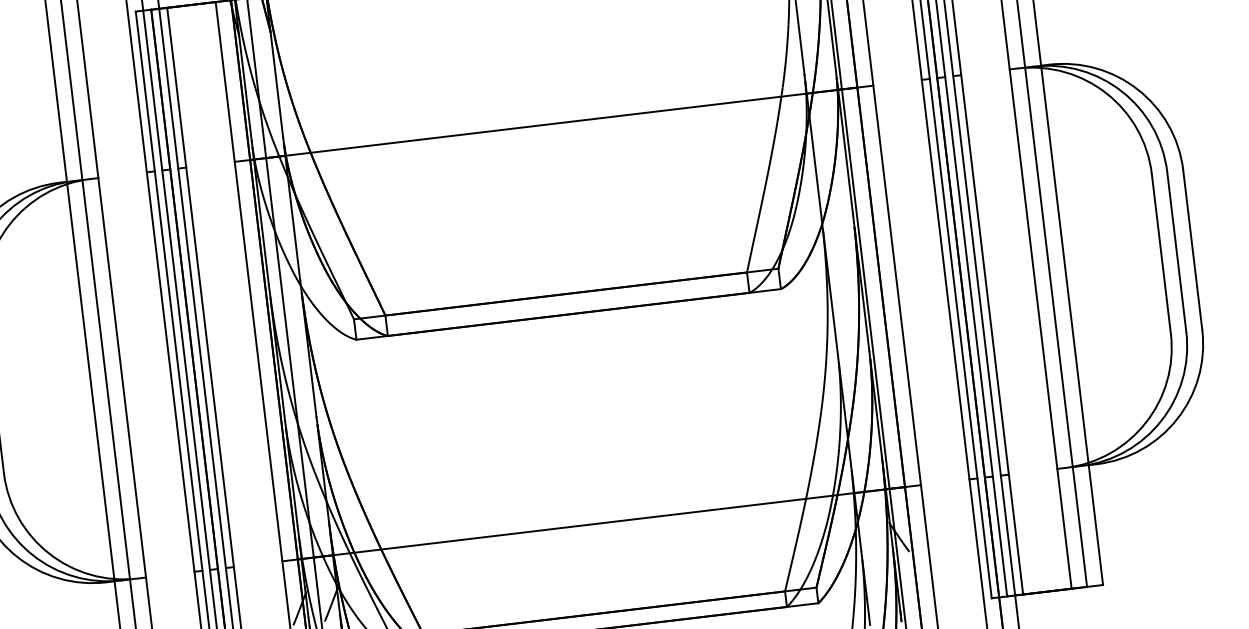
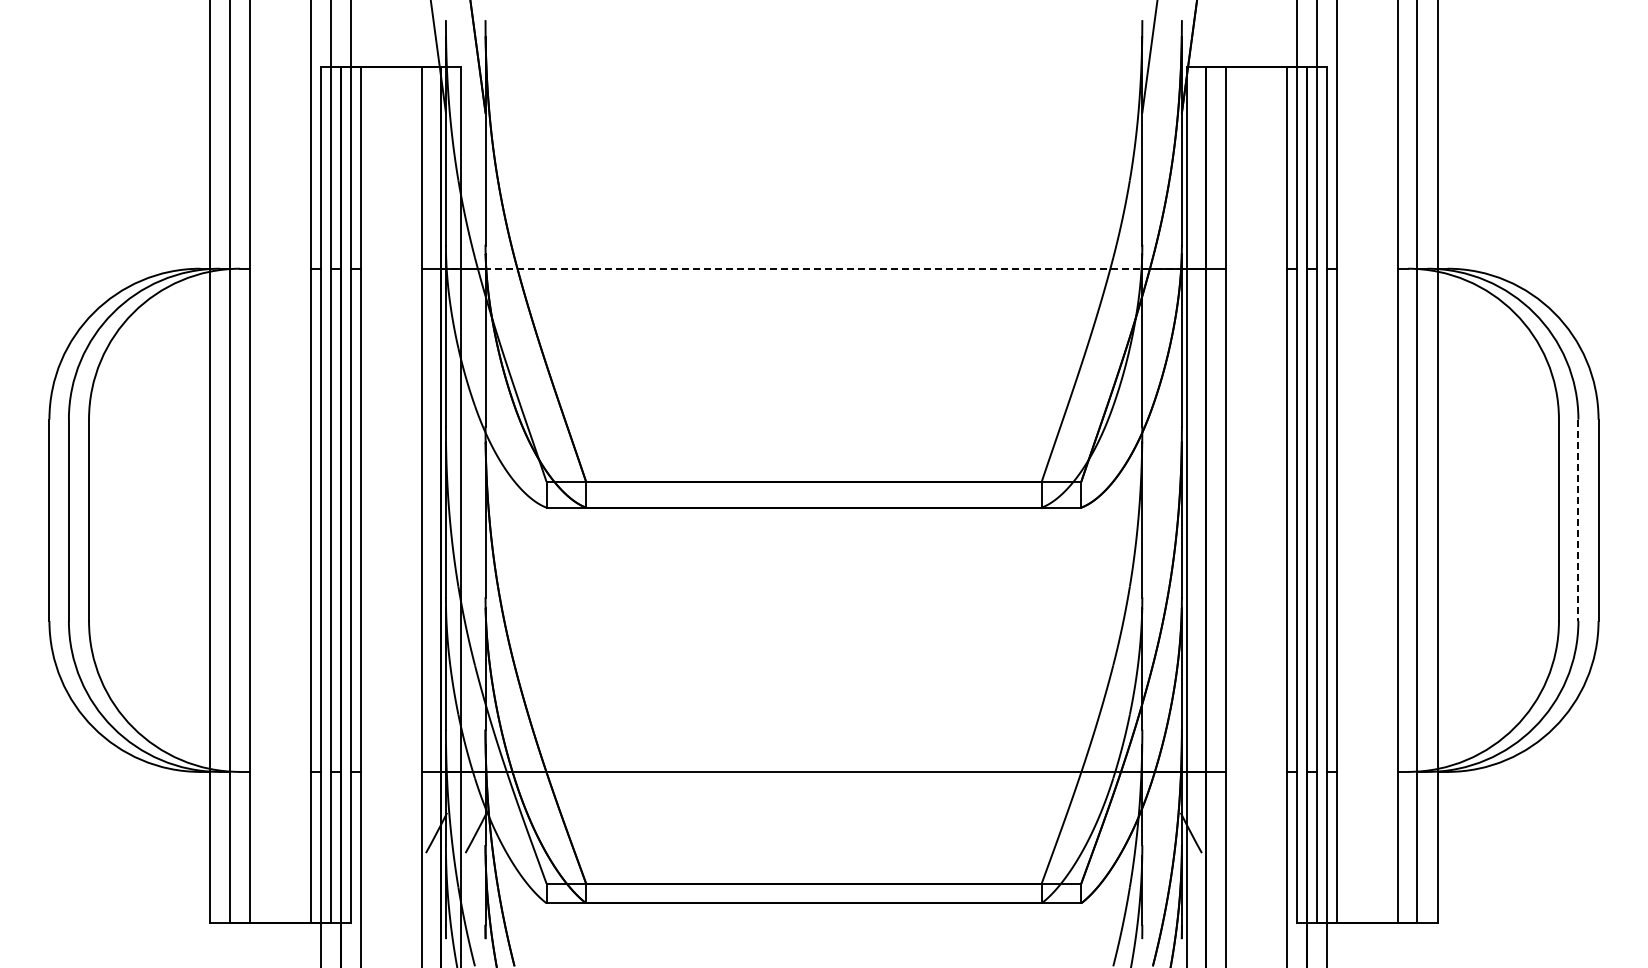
line: (553, 123) -> (823, 268), solid -> dashed
line: (1176, 252) -> (1578, 520), solid -> dashed

